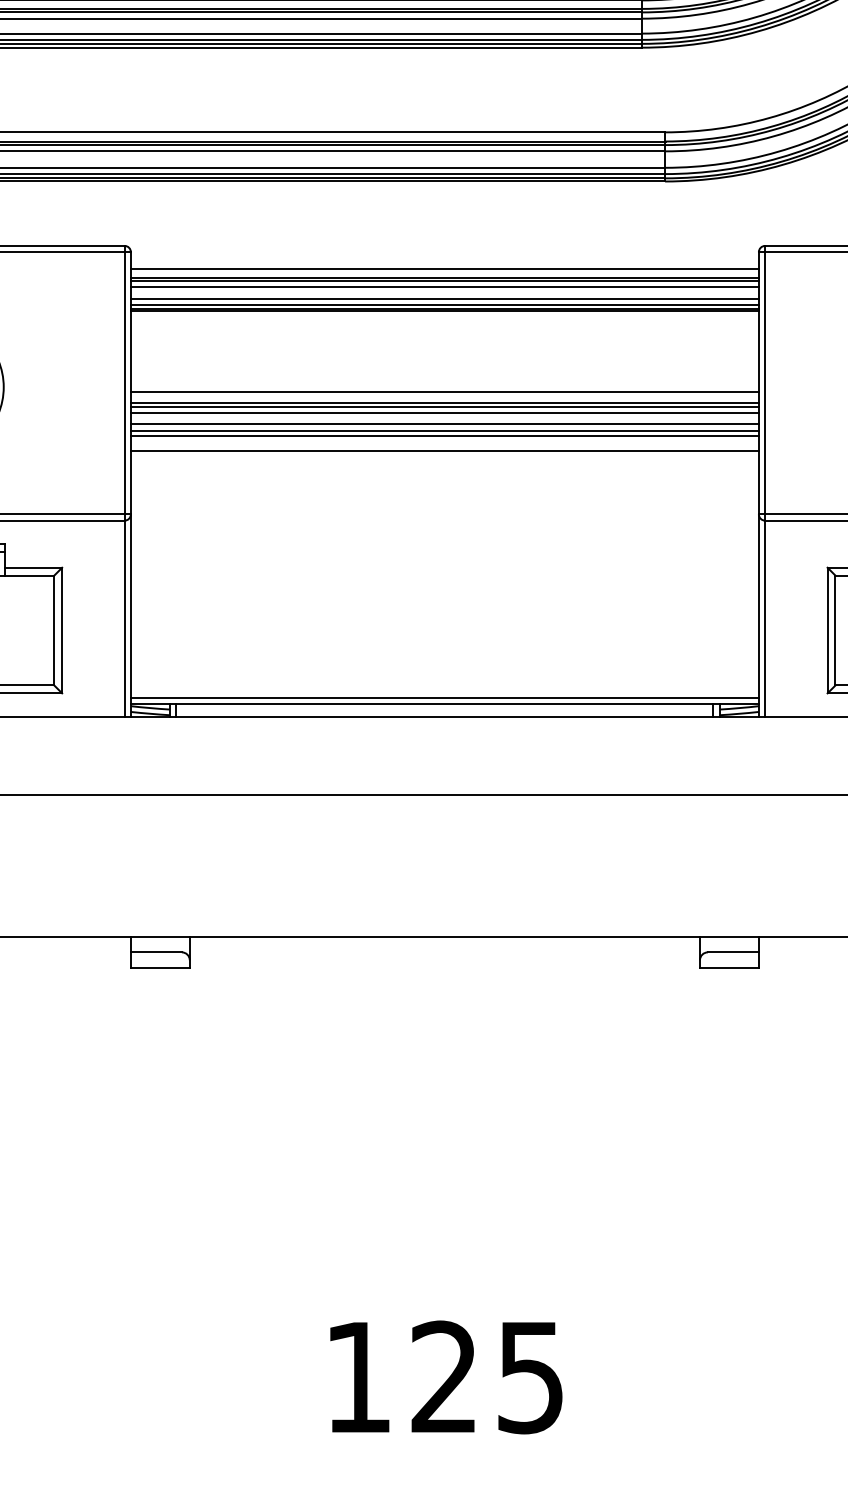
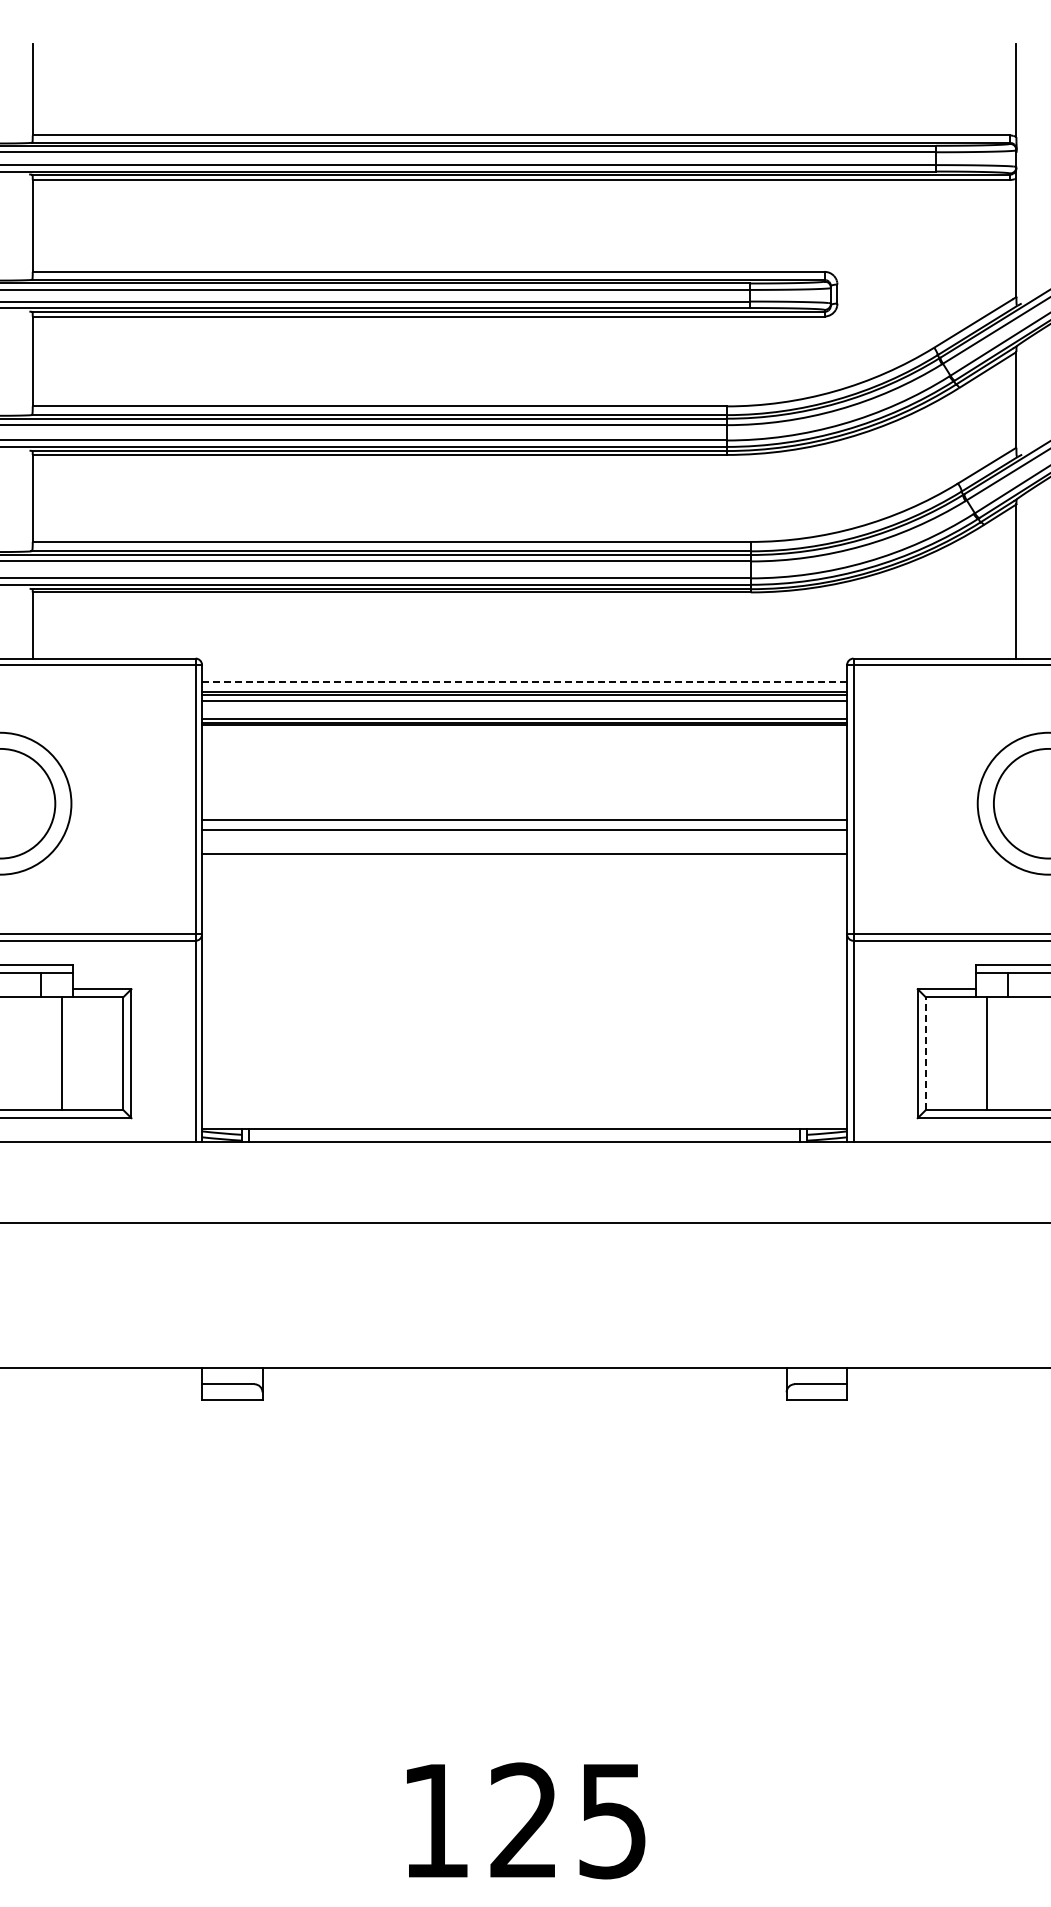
line: (444, 268) -> (524, 681), solid -> dashed
line: (444, 298) -> (524, 712), removed
line: (444, 391) -> (524, 808), removed
line: (444, 406) -> (524, 823), removed
line: (444, 423) -> (524, 841), removed
line: (444, 430) -> (524, 848), removed
line: (444, 450) -> (524, 868), removed
line: (835, 630) -> (925, 1053), solid -> dashed
line: (444, 698) -> (524, 1123), removed

